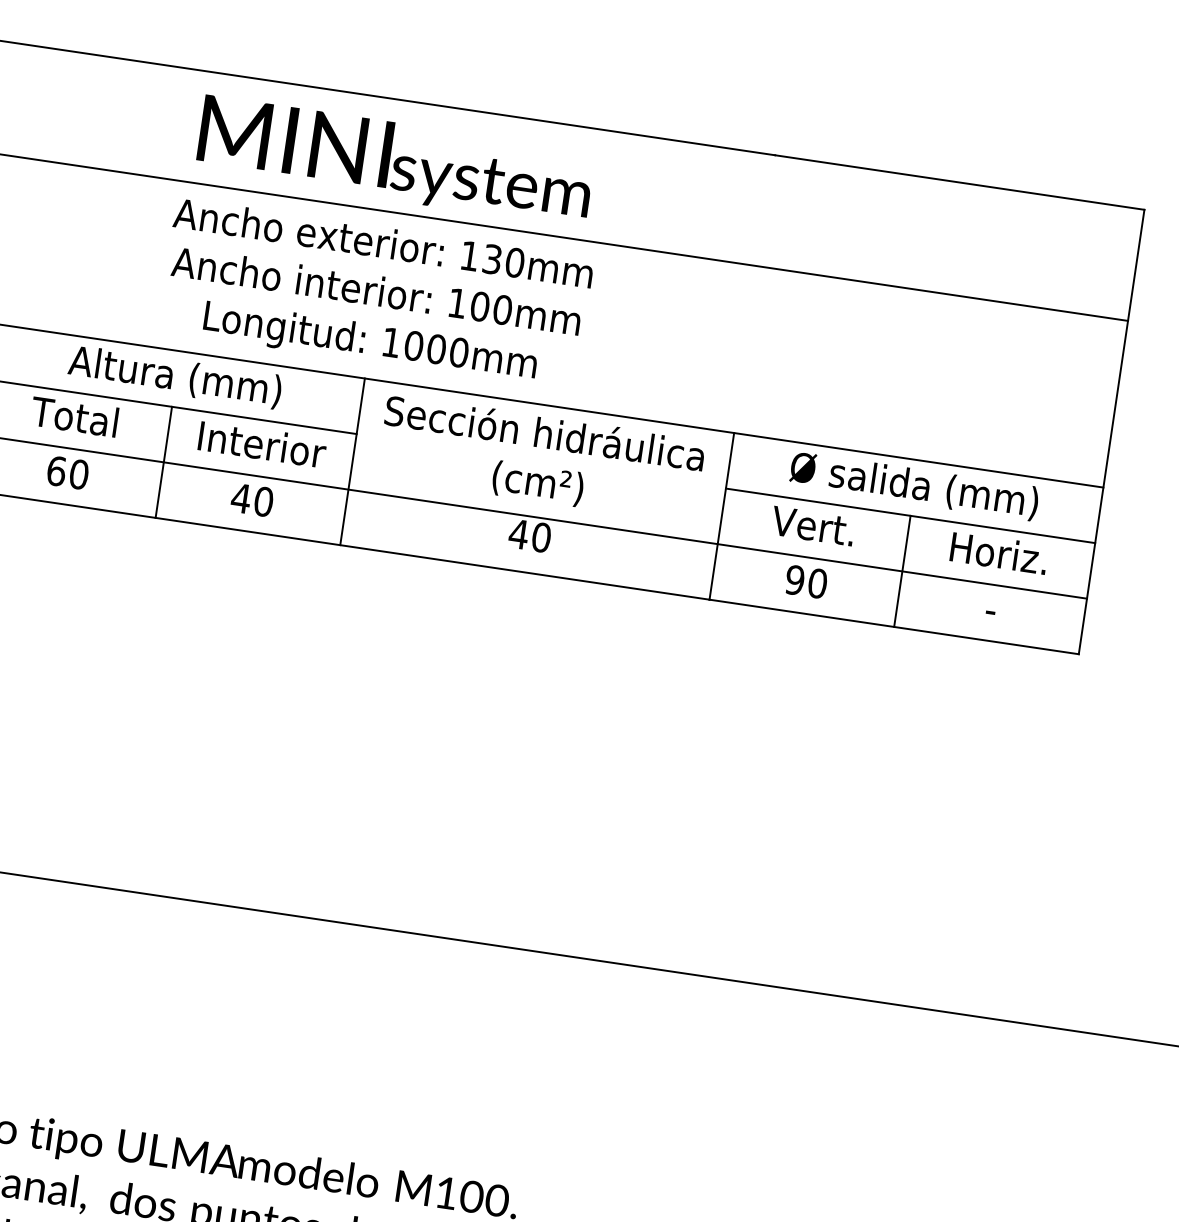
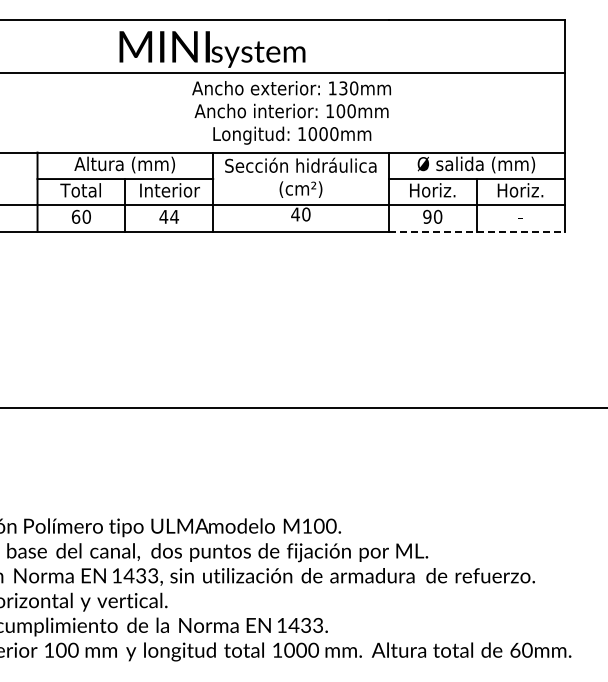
text: (375, 294) -> (291, 112), moved
text: (263, 500) -> (174, 216), 40 -> 44
text: (814, 526) -> (432, 190), Vert. -> Horiz.
line: (893, 626) -> (476, 231), solid -> dashed

